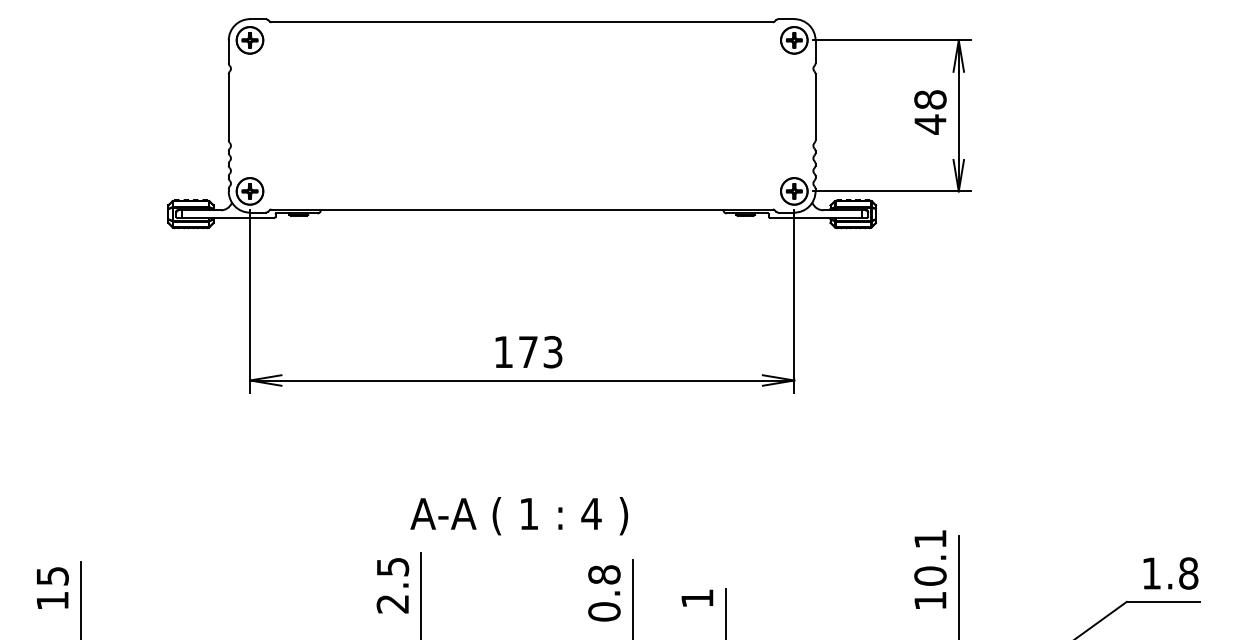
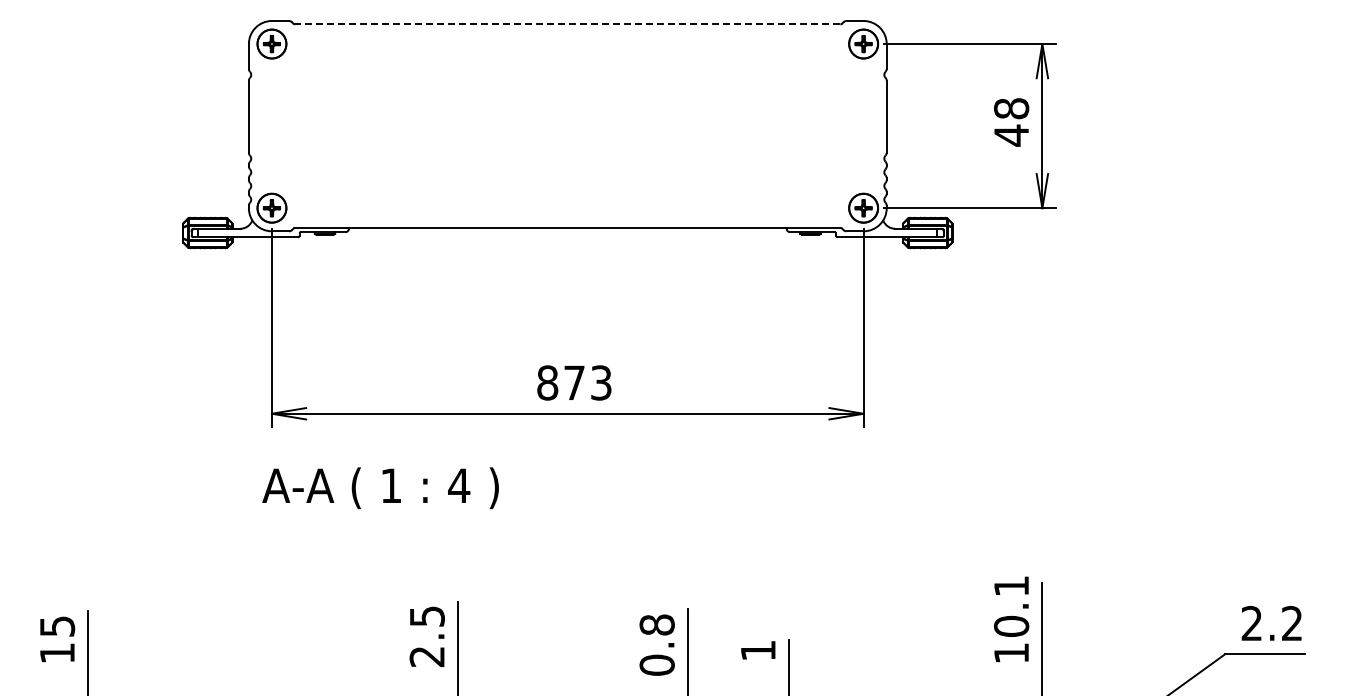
line: (521, 22) -> (567, 24), solid -> dashed
text: (503, 351) -> (547, 382), 173 -> 873
text: (519, 516) -> (380, 488), moved
text: (1169, 573) -> (1271, 623), 1.8 -> 2.2

